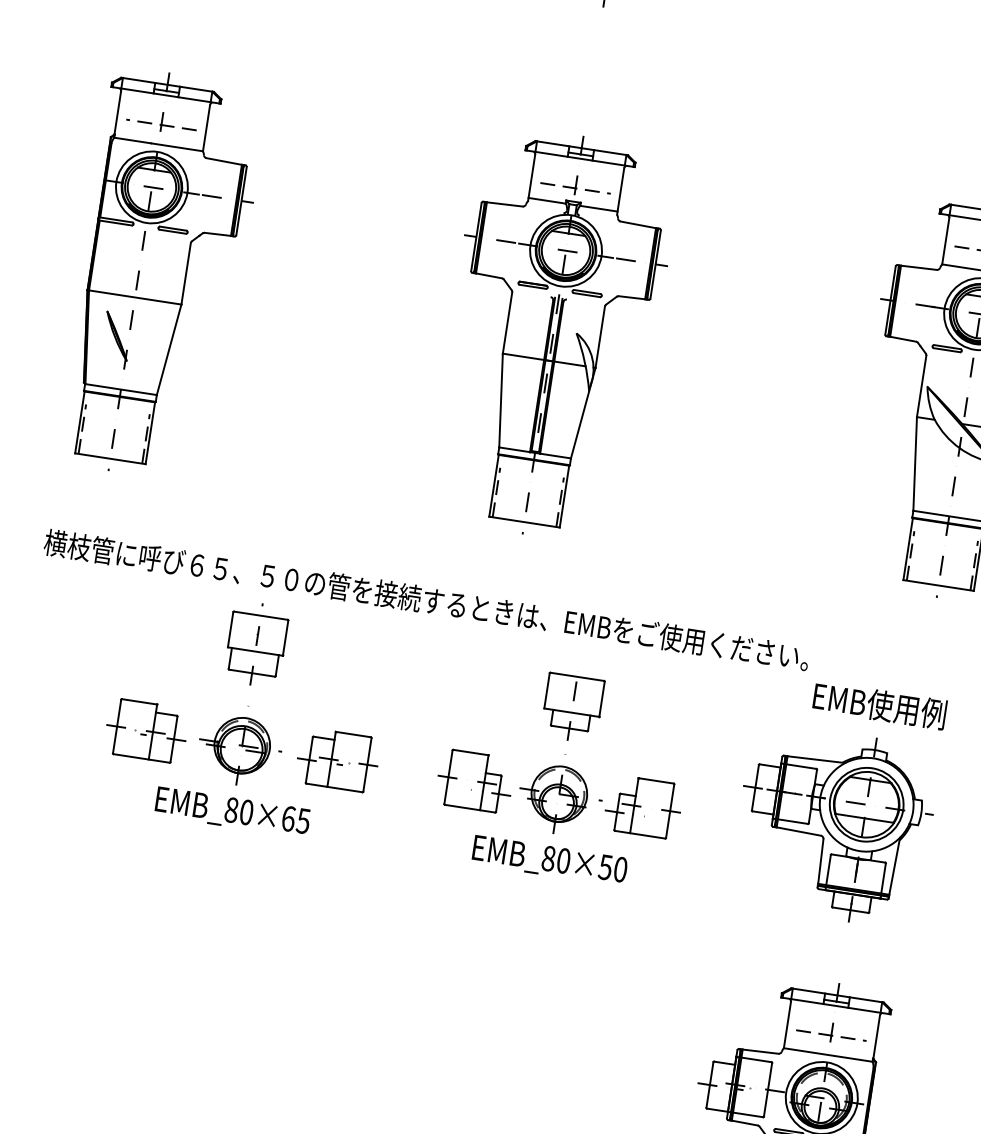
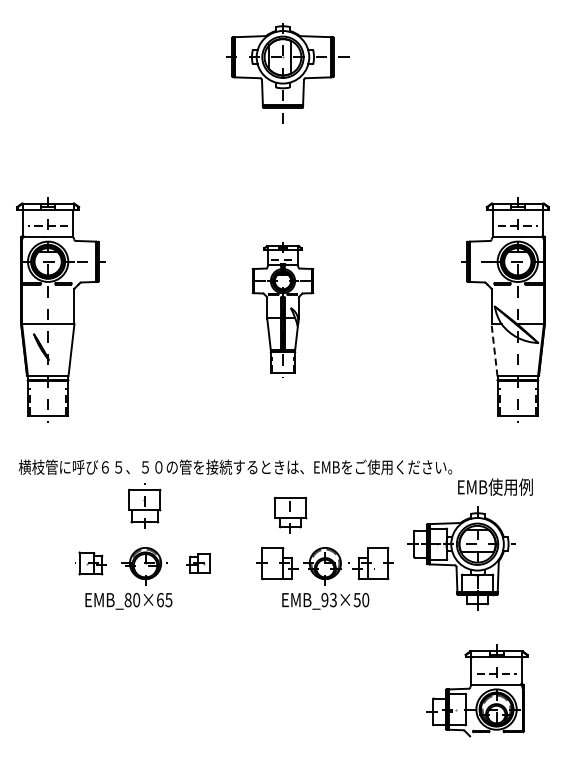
part: (552, 334) -> (282, 309), size x0.6
line: (915, 462) -> (494, 349), solid -> dashed
part: (573, 706) -> (290, 514), moved
part: (145, 730) -> (90, 563), size x0.7
part: (337, 760) -> (199, 563), size x0.6
text: (231, 812) -> (128, 601), moved
part: (834, 825) -> (461, 558), moved
text: (554, 860) -> (328, 600), EMB_80×50 -> EMB_93×50

